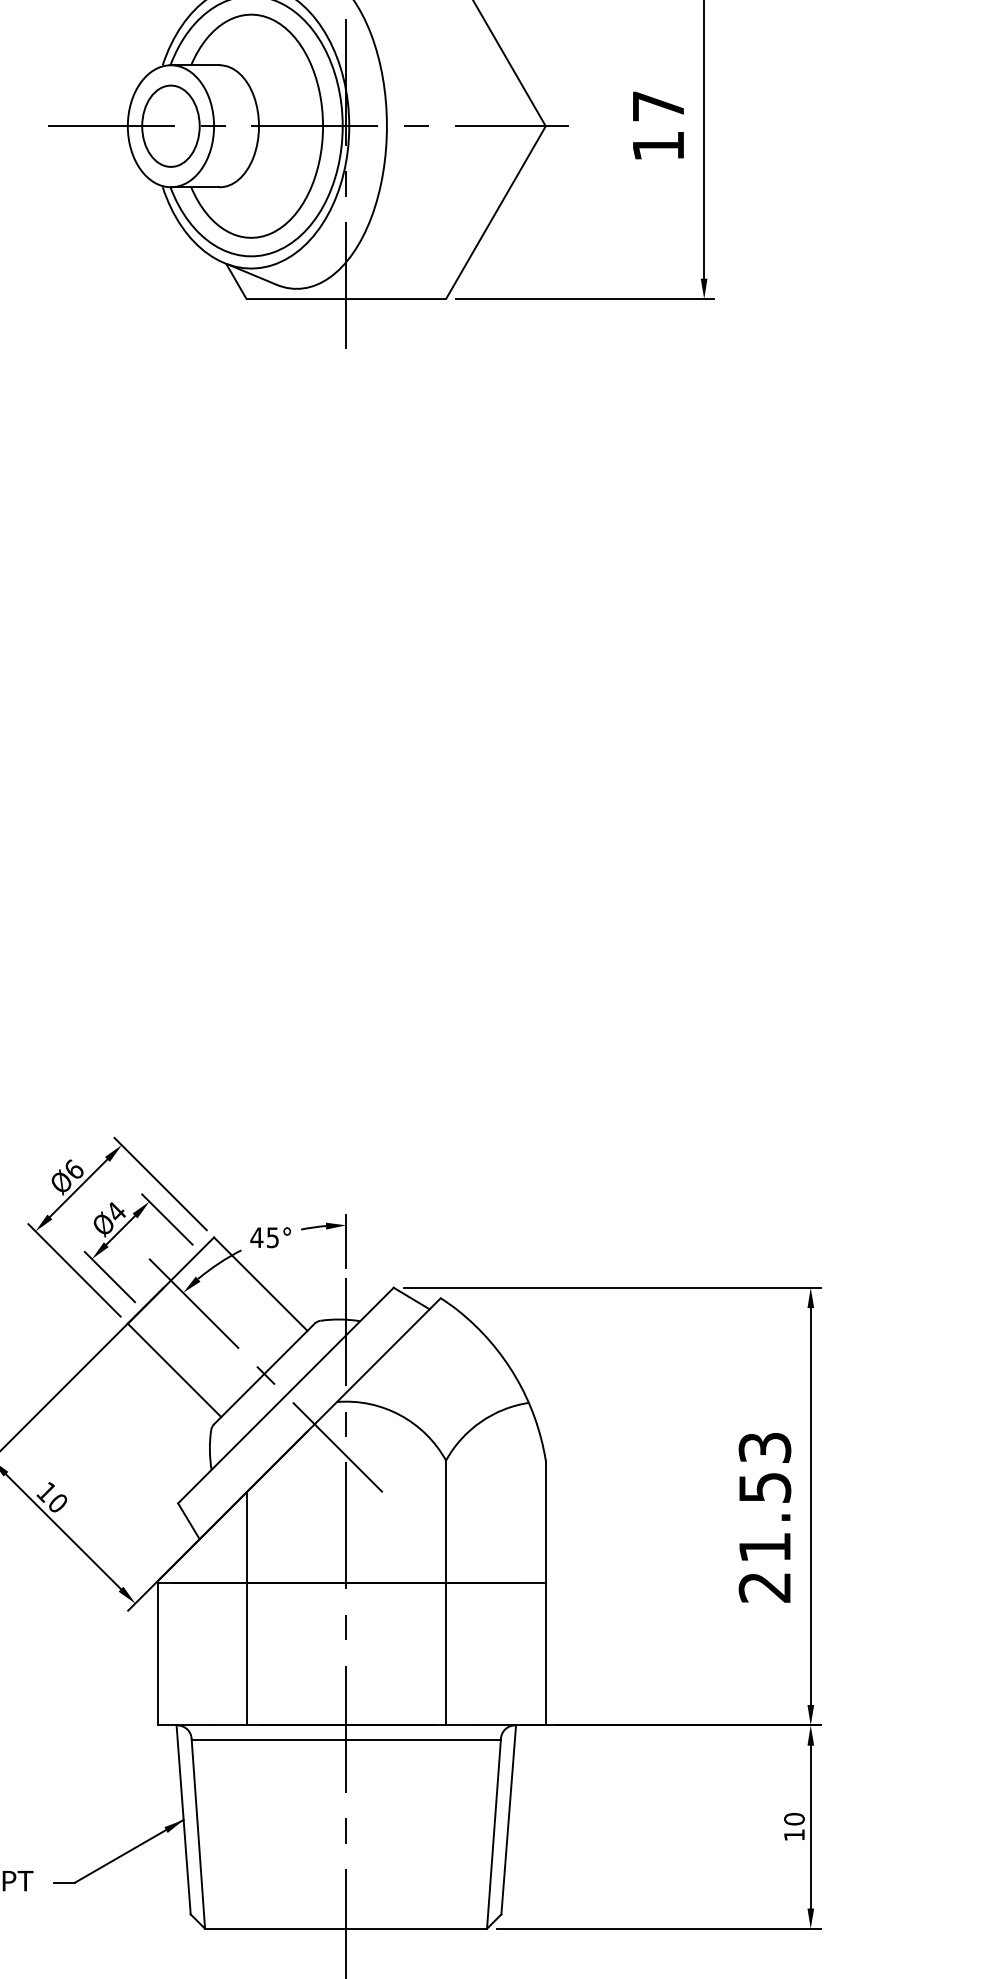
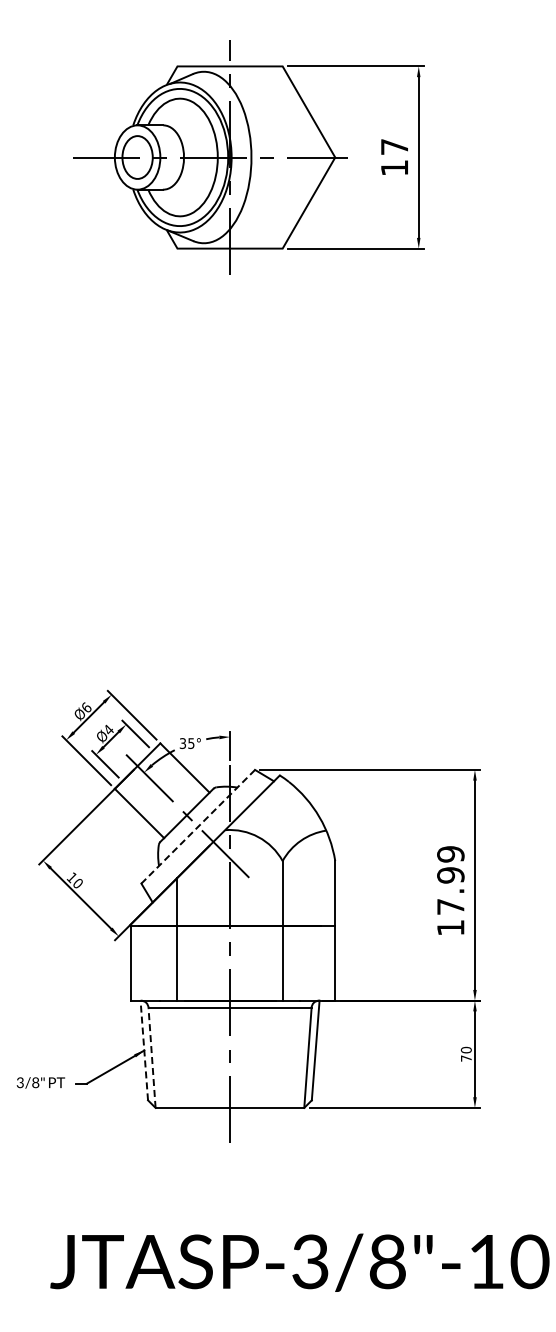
text: (256, 1237) -> (182, 743), 45° -> 35°
line: (284, 1396) -> (197, 827), solid -> dashed
text: (764, 1516) -> (450, 890), 21.53 -> 17.99
line: (184, 1819) -> (144, 1050), solid -> dashed
line: (199, 1835) -> (152, 1058), solid -> dashed
text: (794, 1835) -> (466, 1058), 10 -> 70

